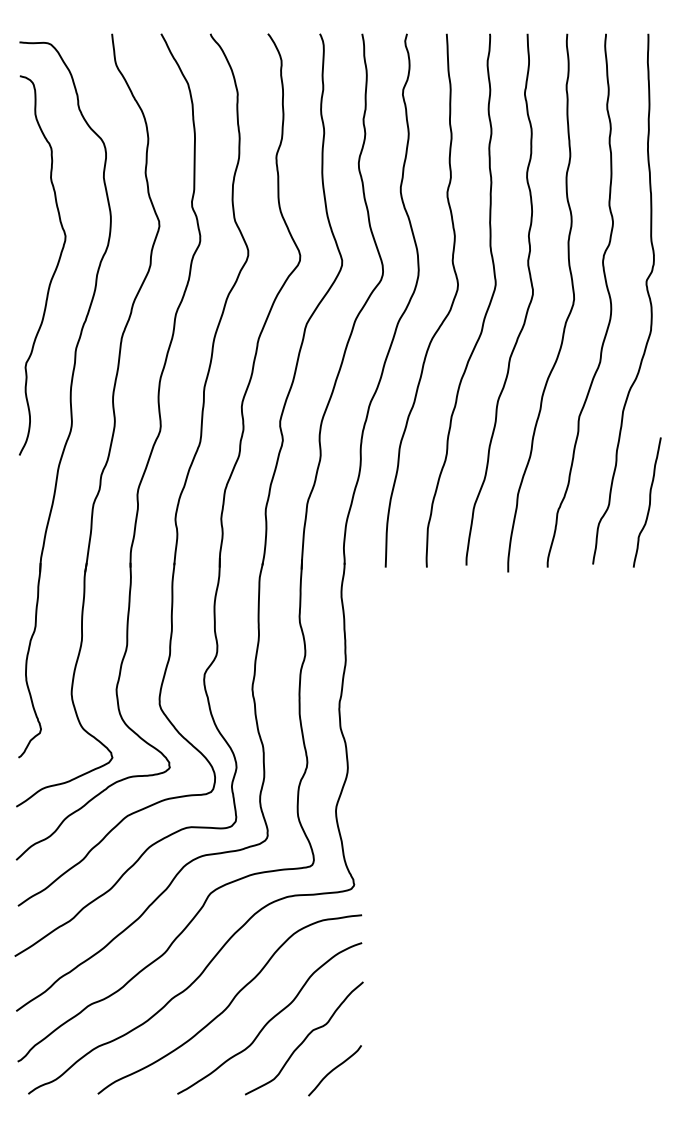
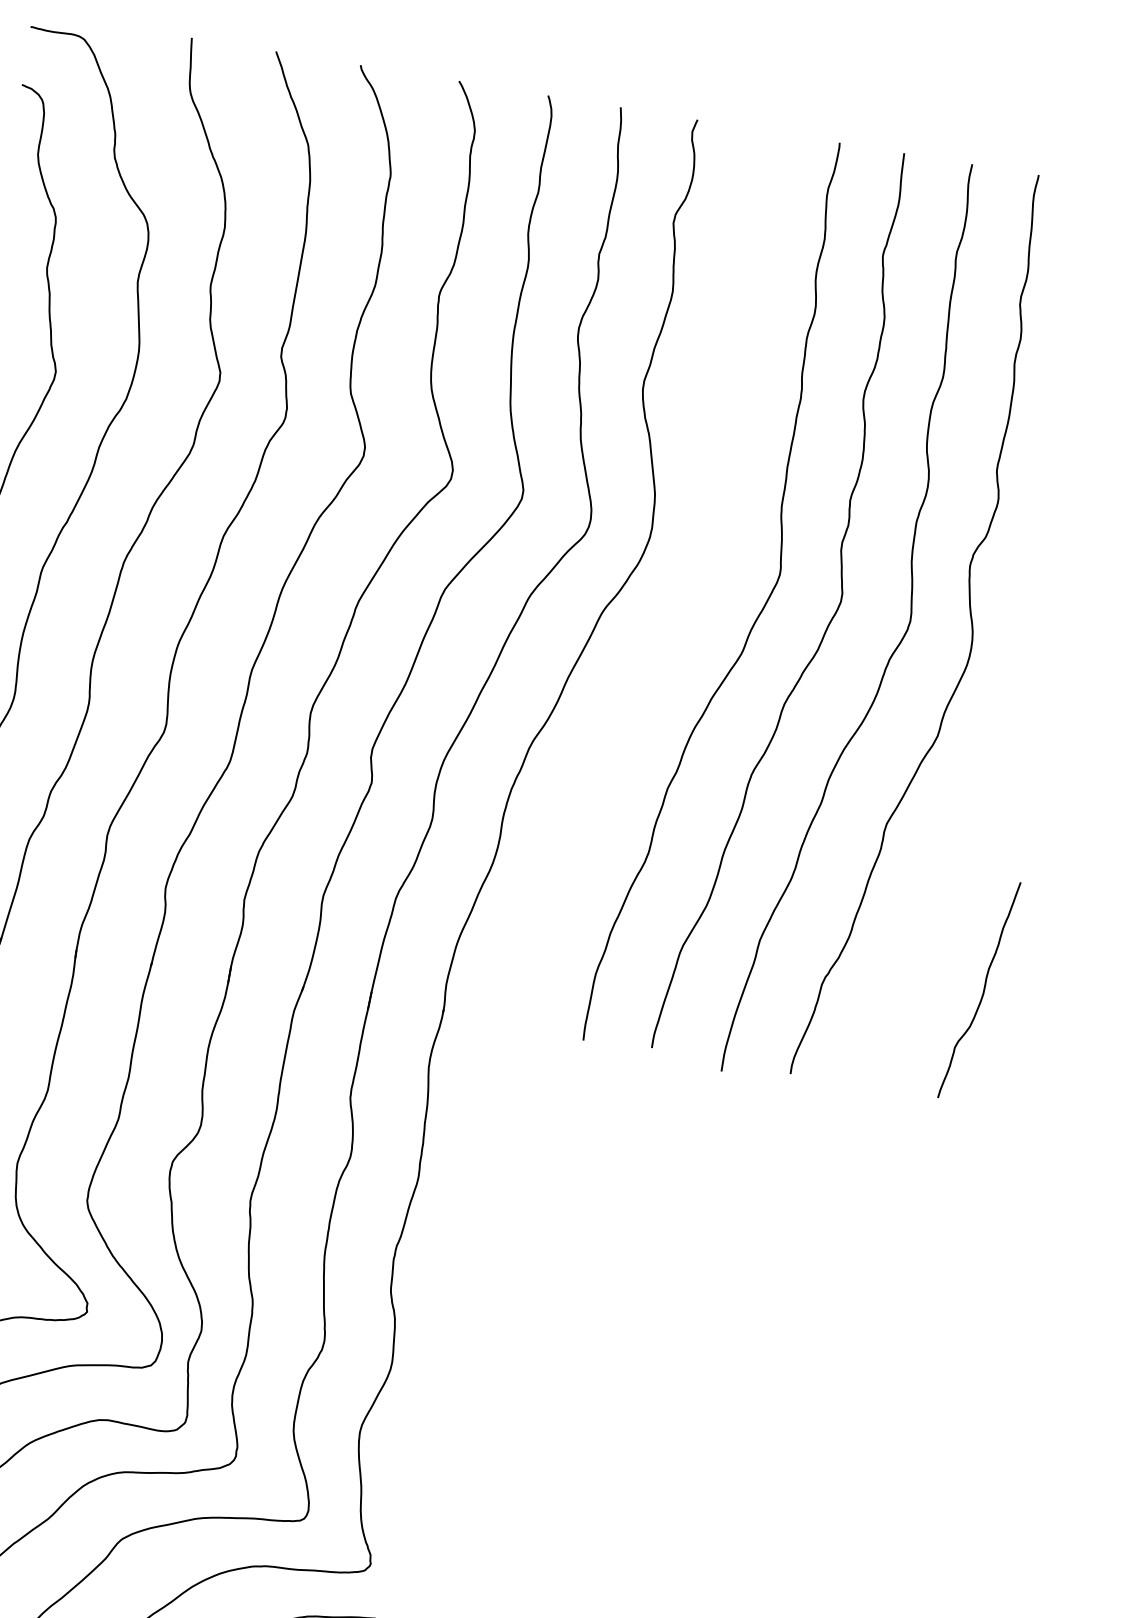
curve: (646, 291) -> (1036, 628), removed
curve: (444, 317) -> (683, 616), removed

